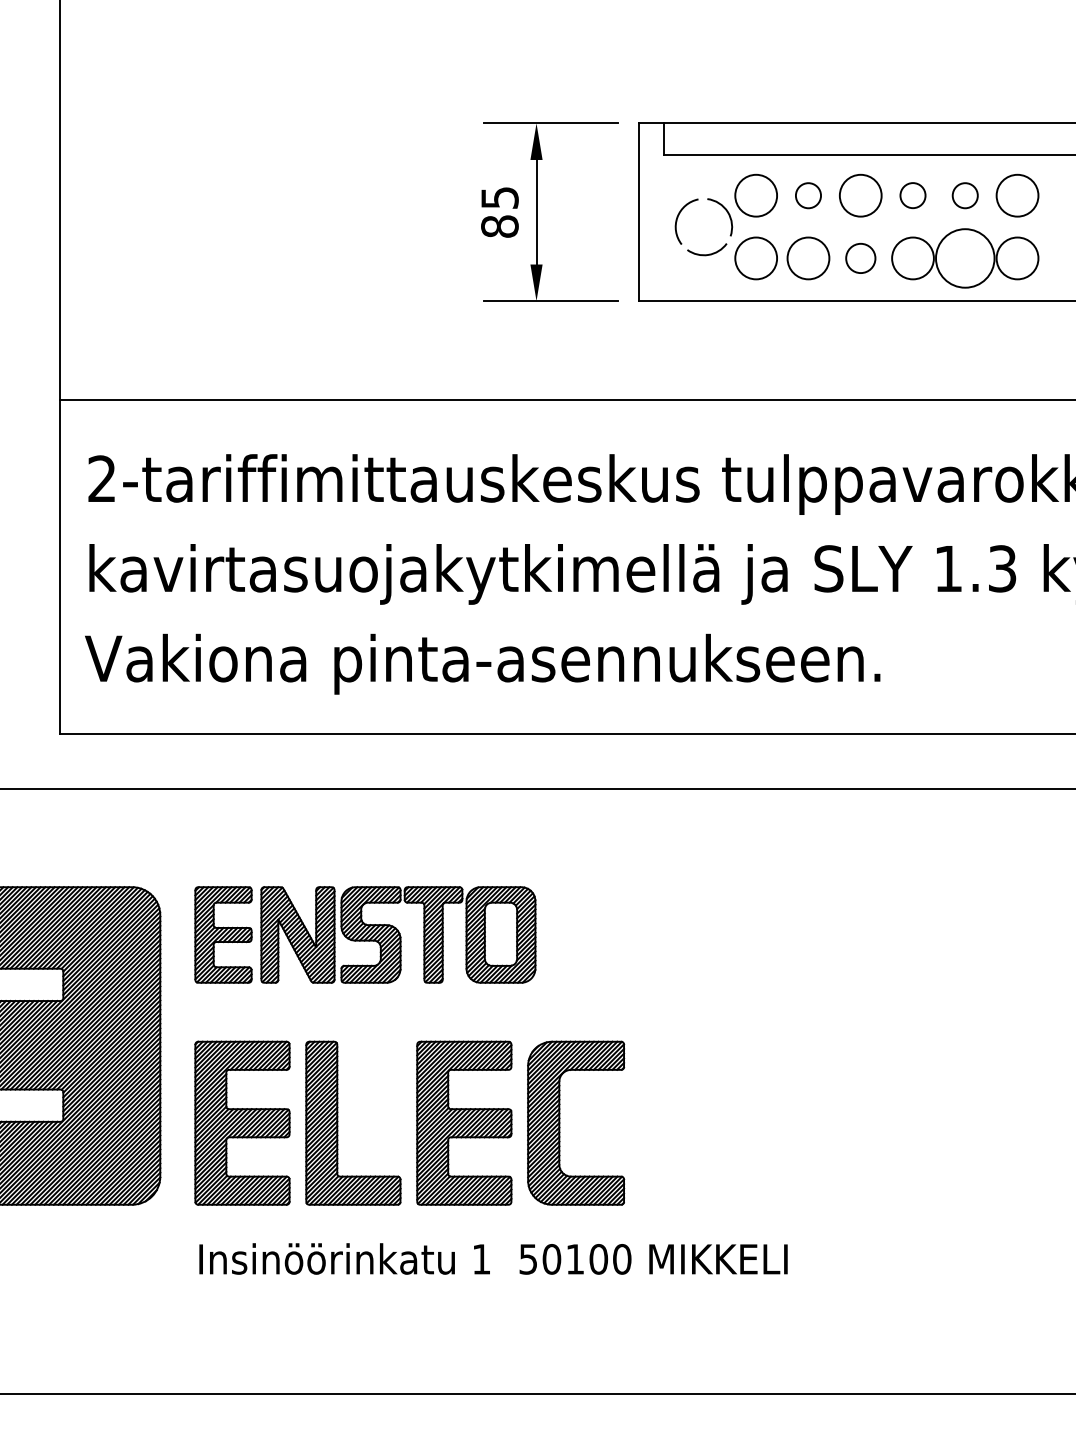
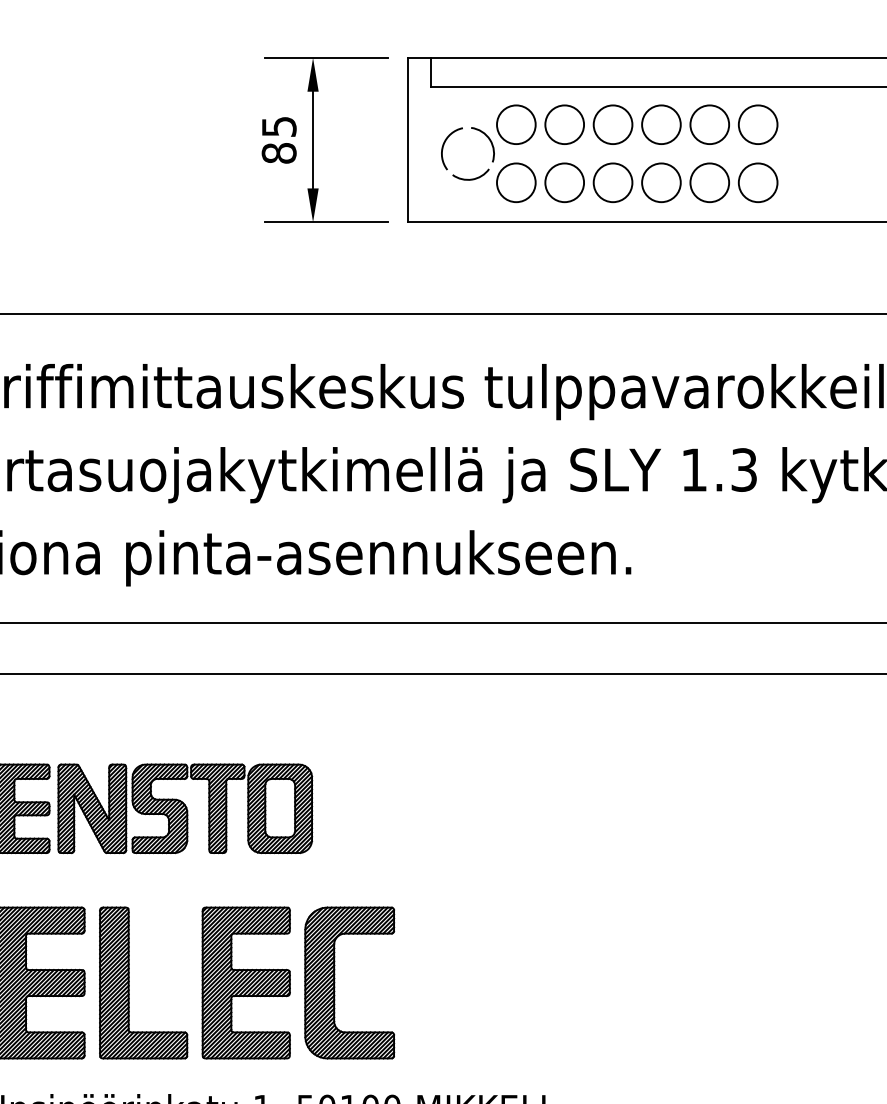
circle: (808, 195) -> (564, 124), size x1.67
circle: (912, 195) -> (660, 124), size x1.67
circle: (965, 195) -> (710, 124), size x1.67
circle: (860, 258) -> (612, 182), size x1.43
circle: (965, 258) -> (710, 182), size x0.71

